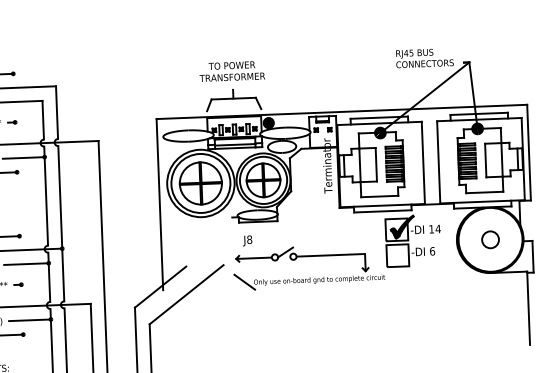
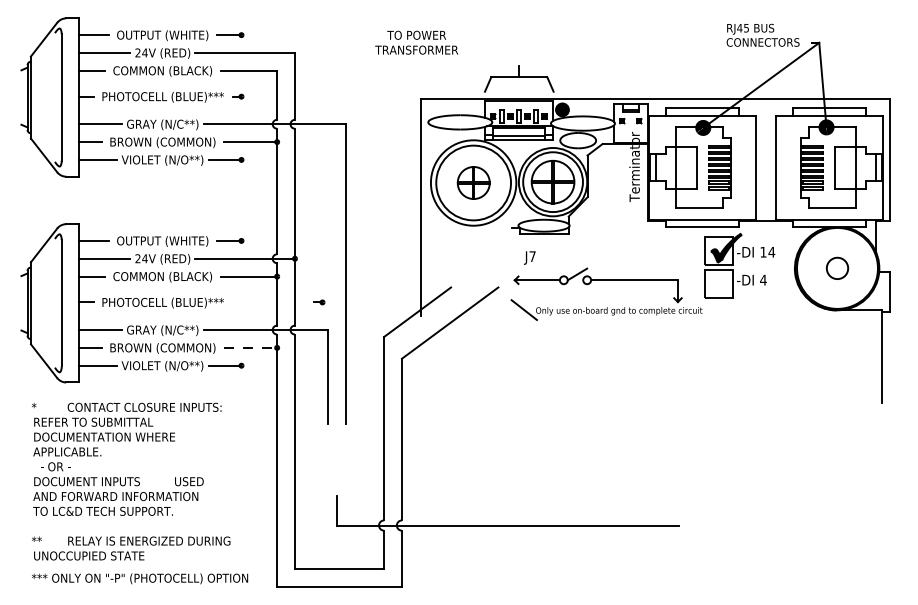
text: (232, 71) -> (416, 42), moved
part: (200, 183) -> (473, 182), size x0.6
text: (249, 239) -> (532, 256), J8 -> J7
text: (432, 250) -> (763, 279), 6 -> 4
part: (19, 284) -> (319, 302), moved
line: (30, 319) -> (251, 347), solid -> dashed

